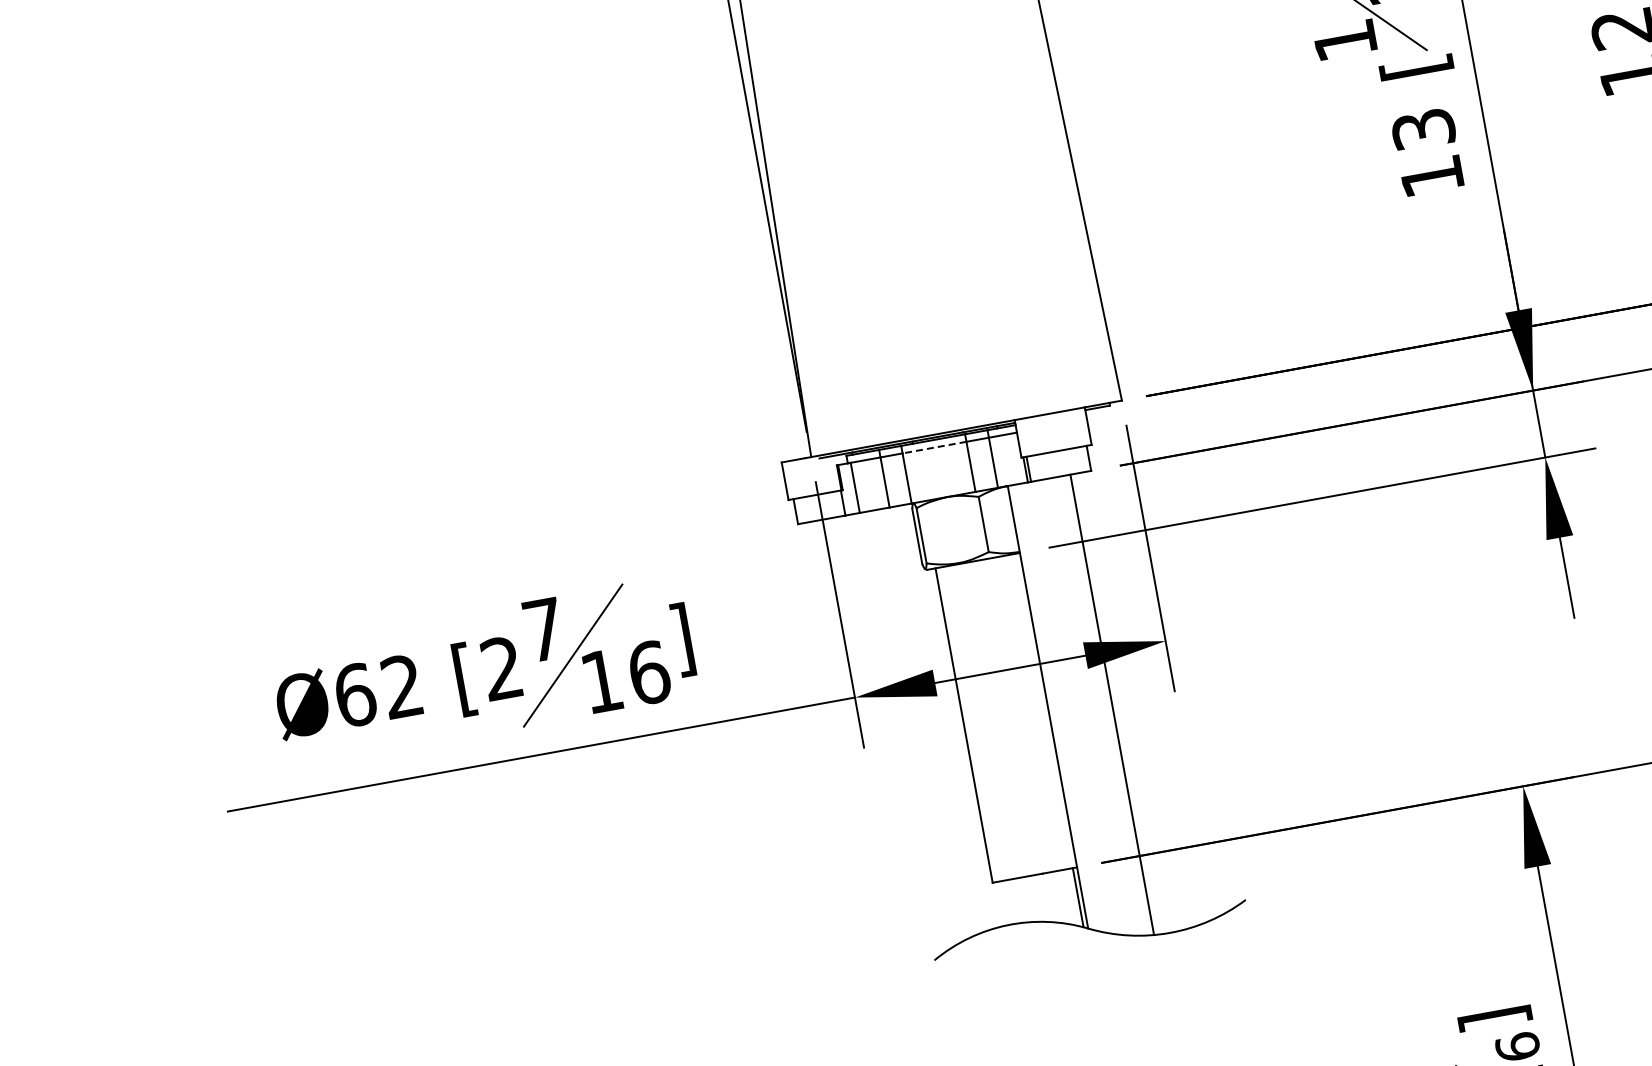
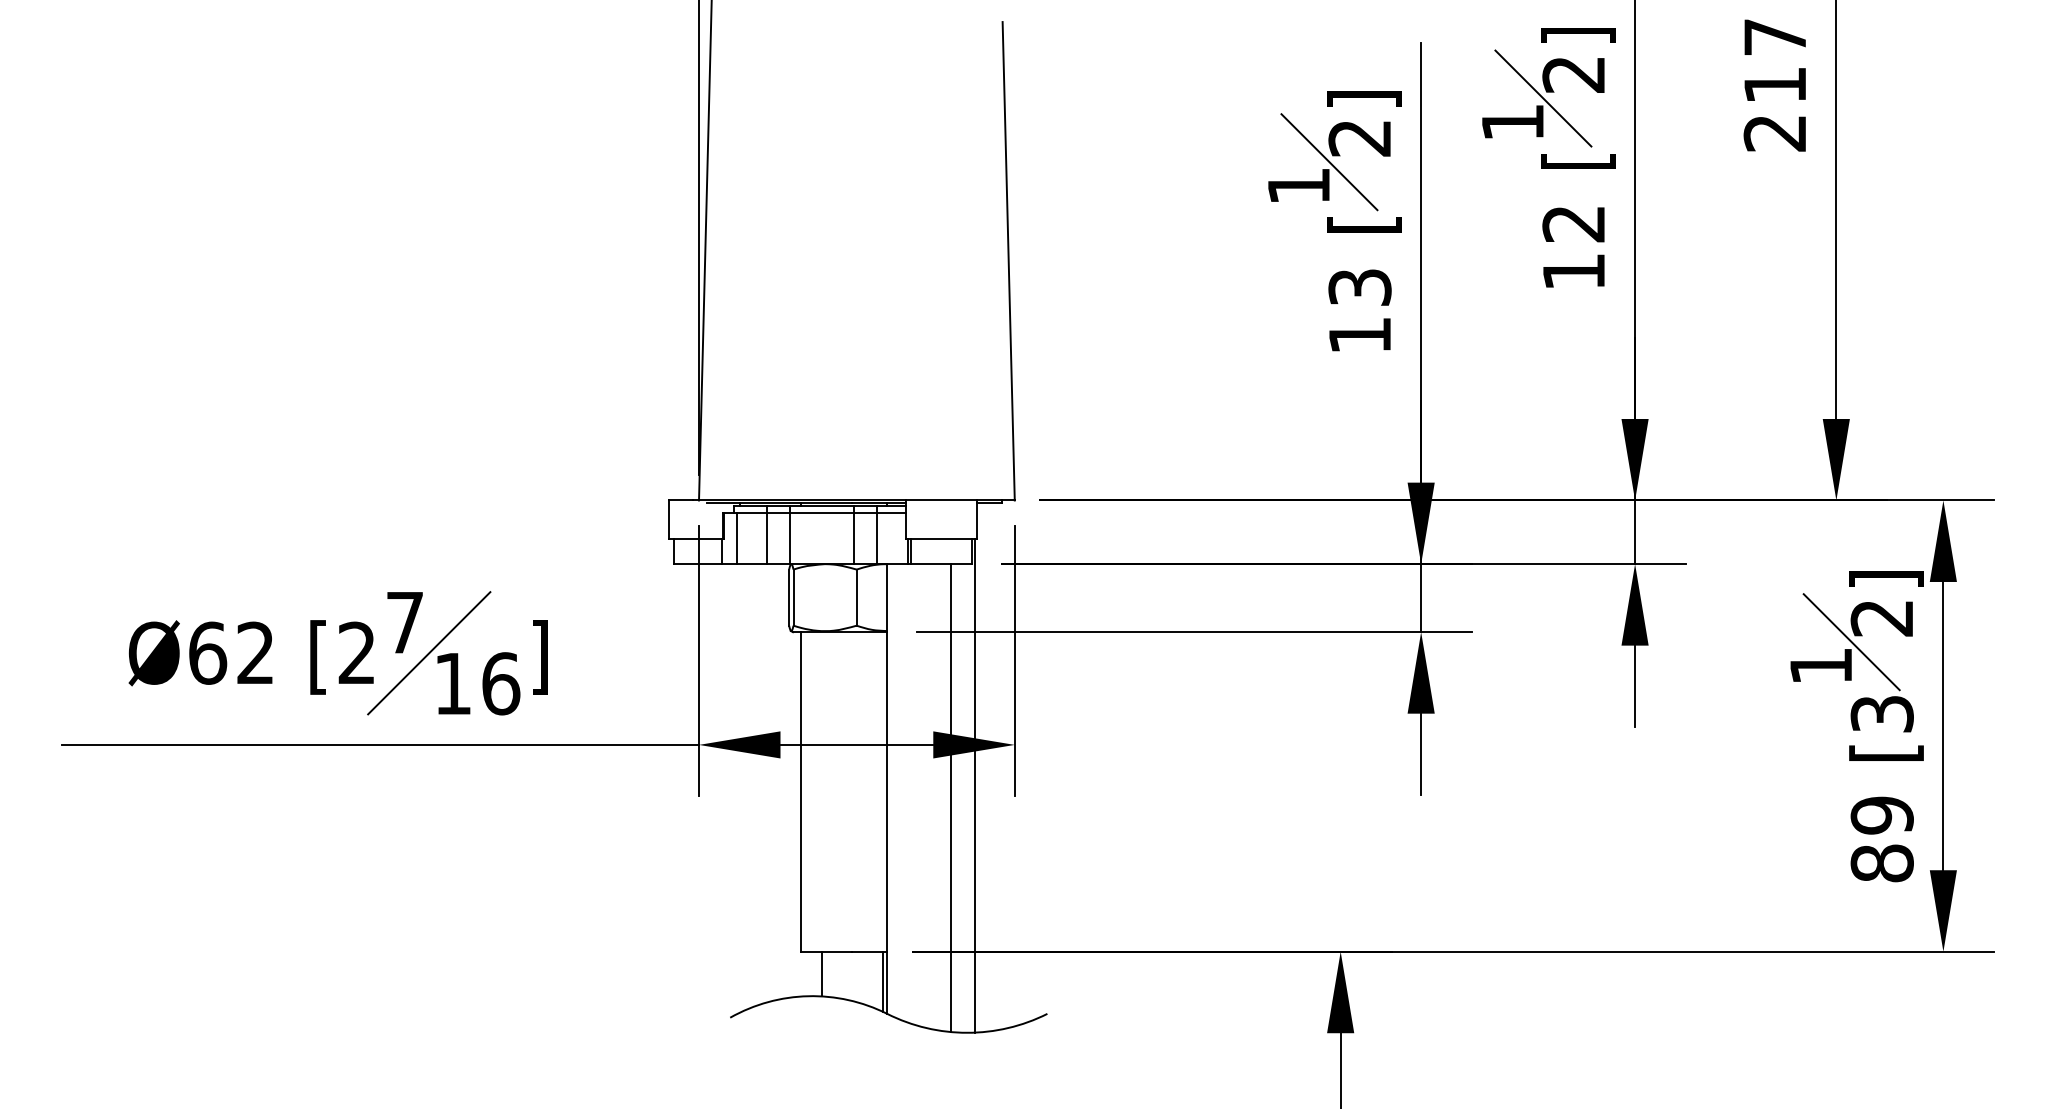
line: (934, 447) -> (821, 513), dashed -> solid
line: (1133, 688) -> (974, 785), added
line: (1016, 900) -> (821, 973), added

